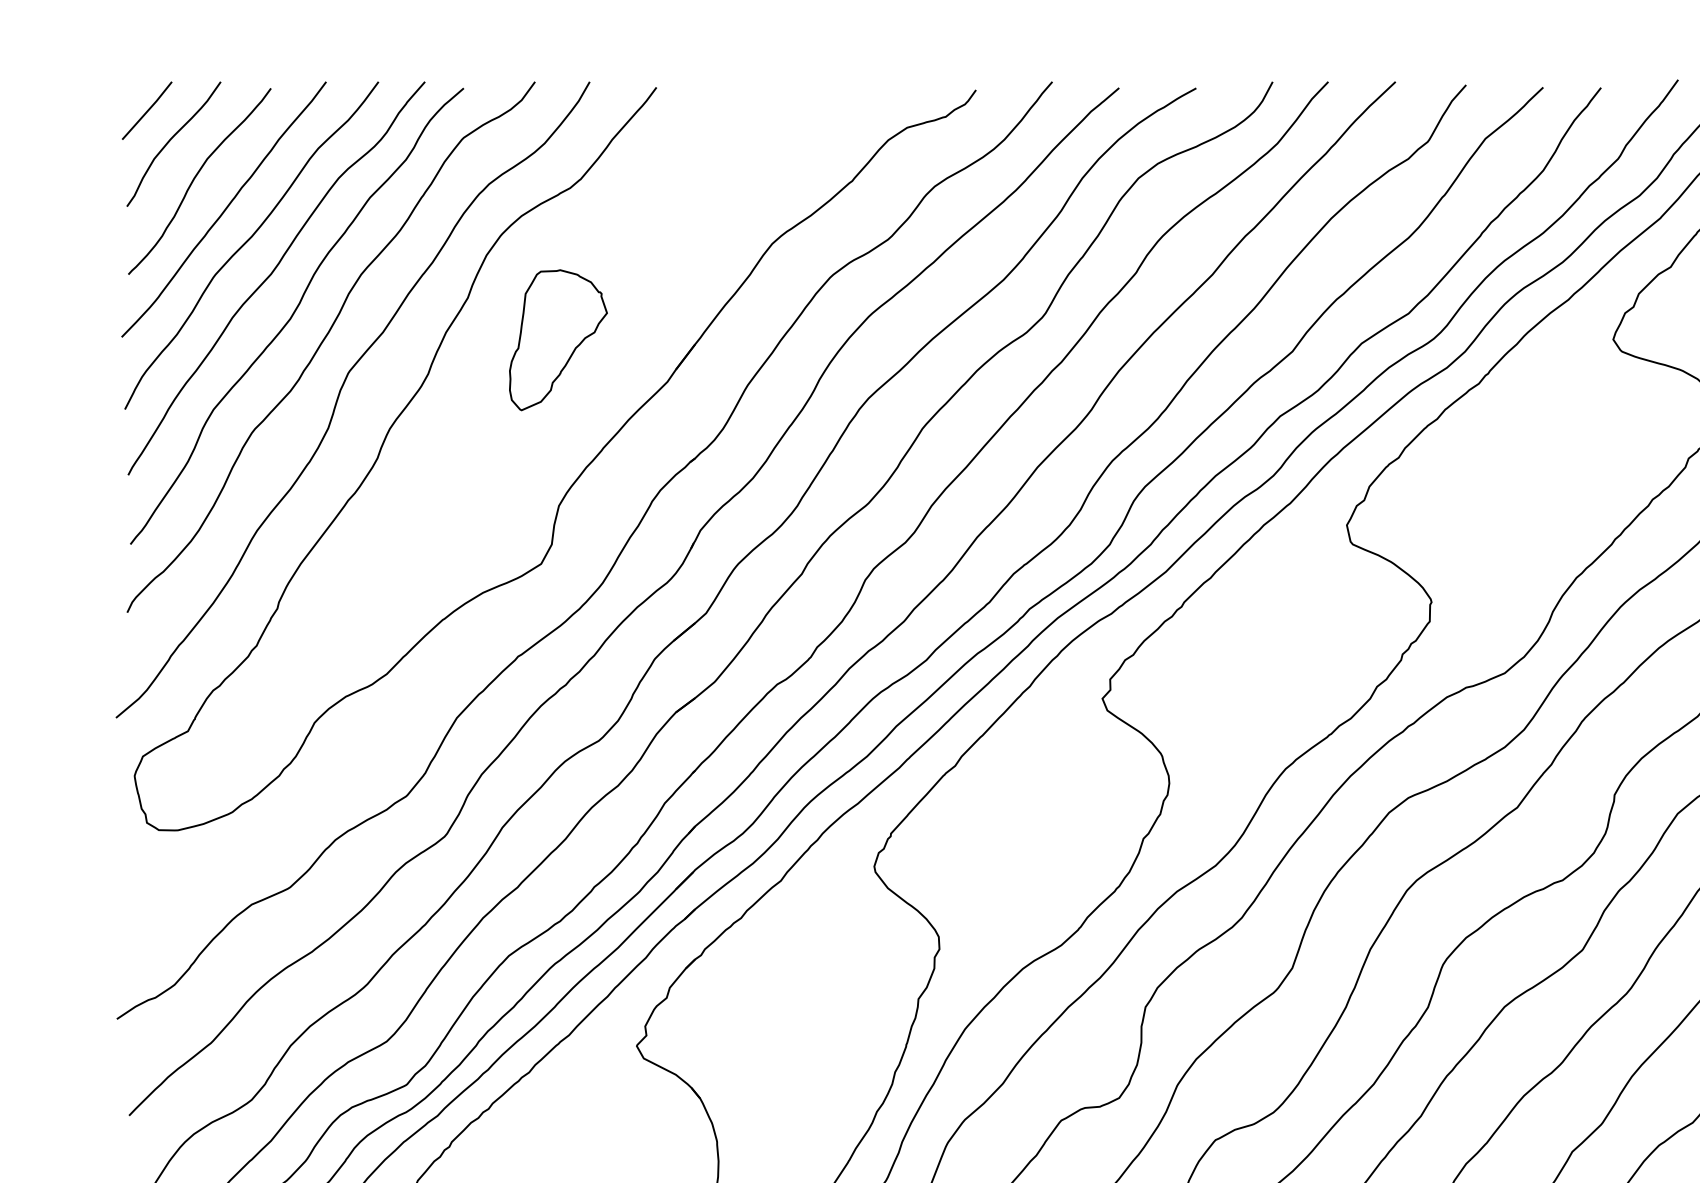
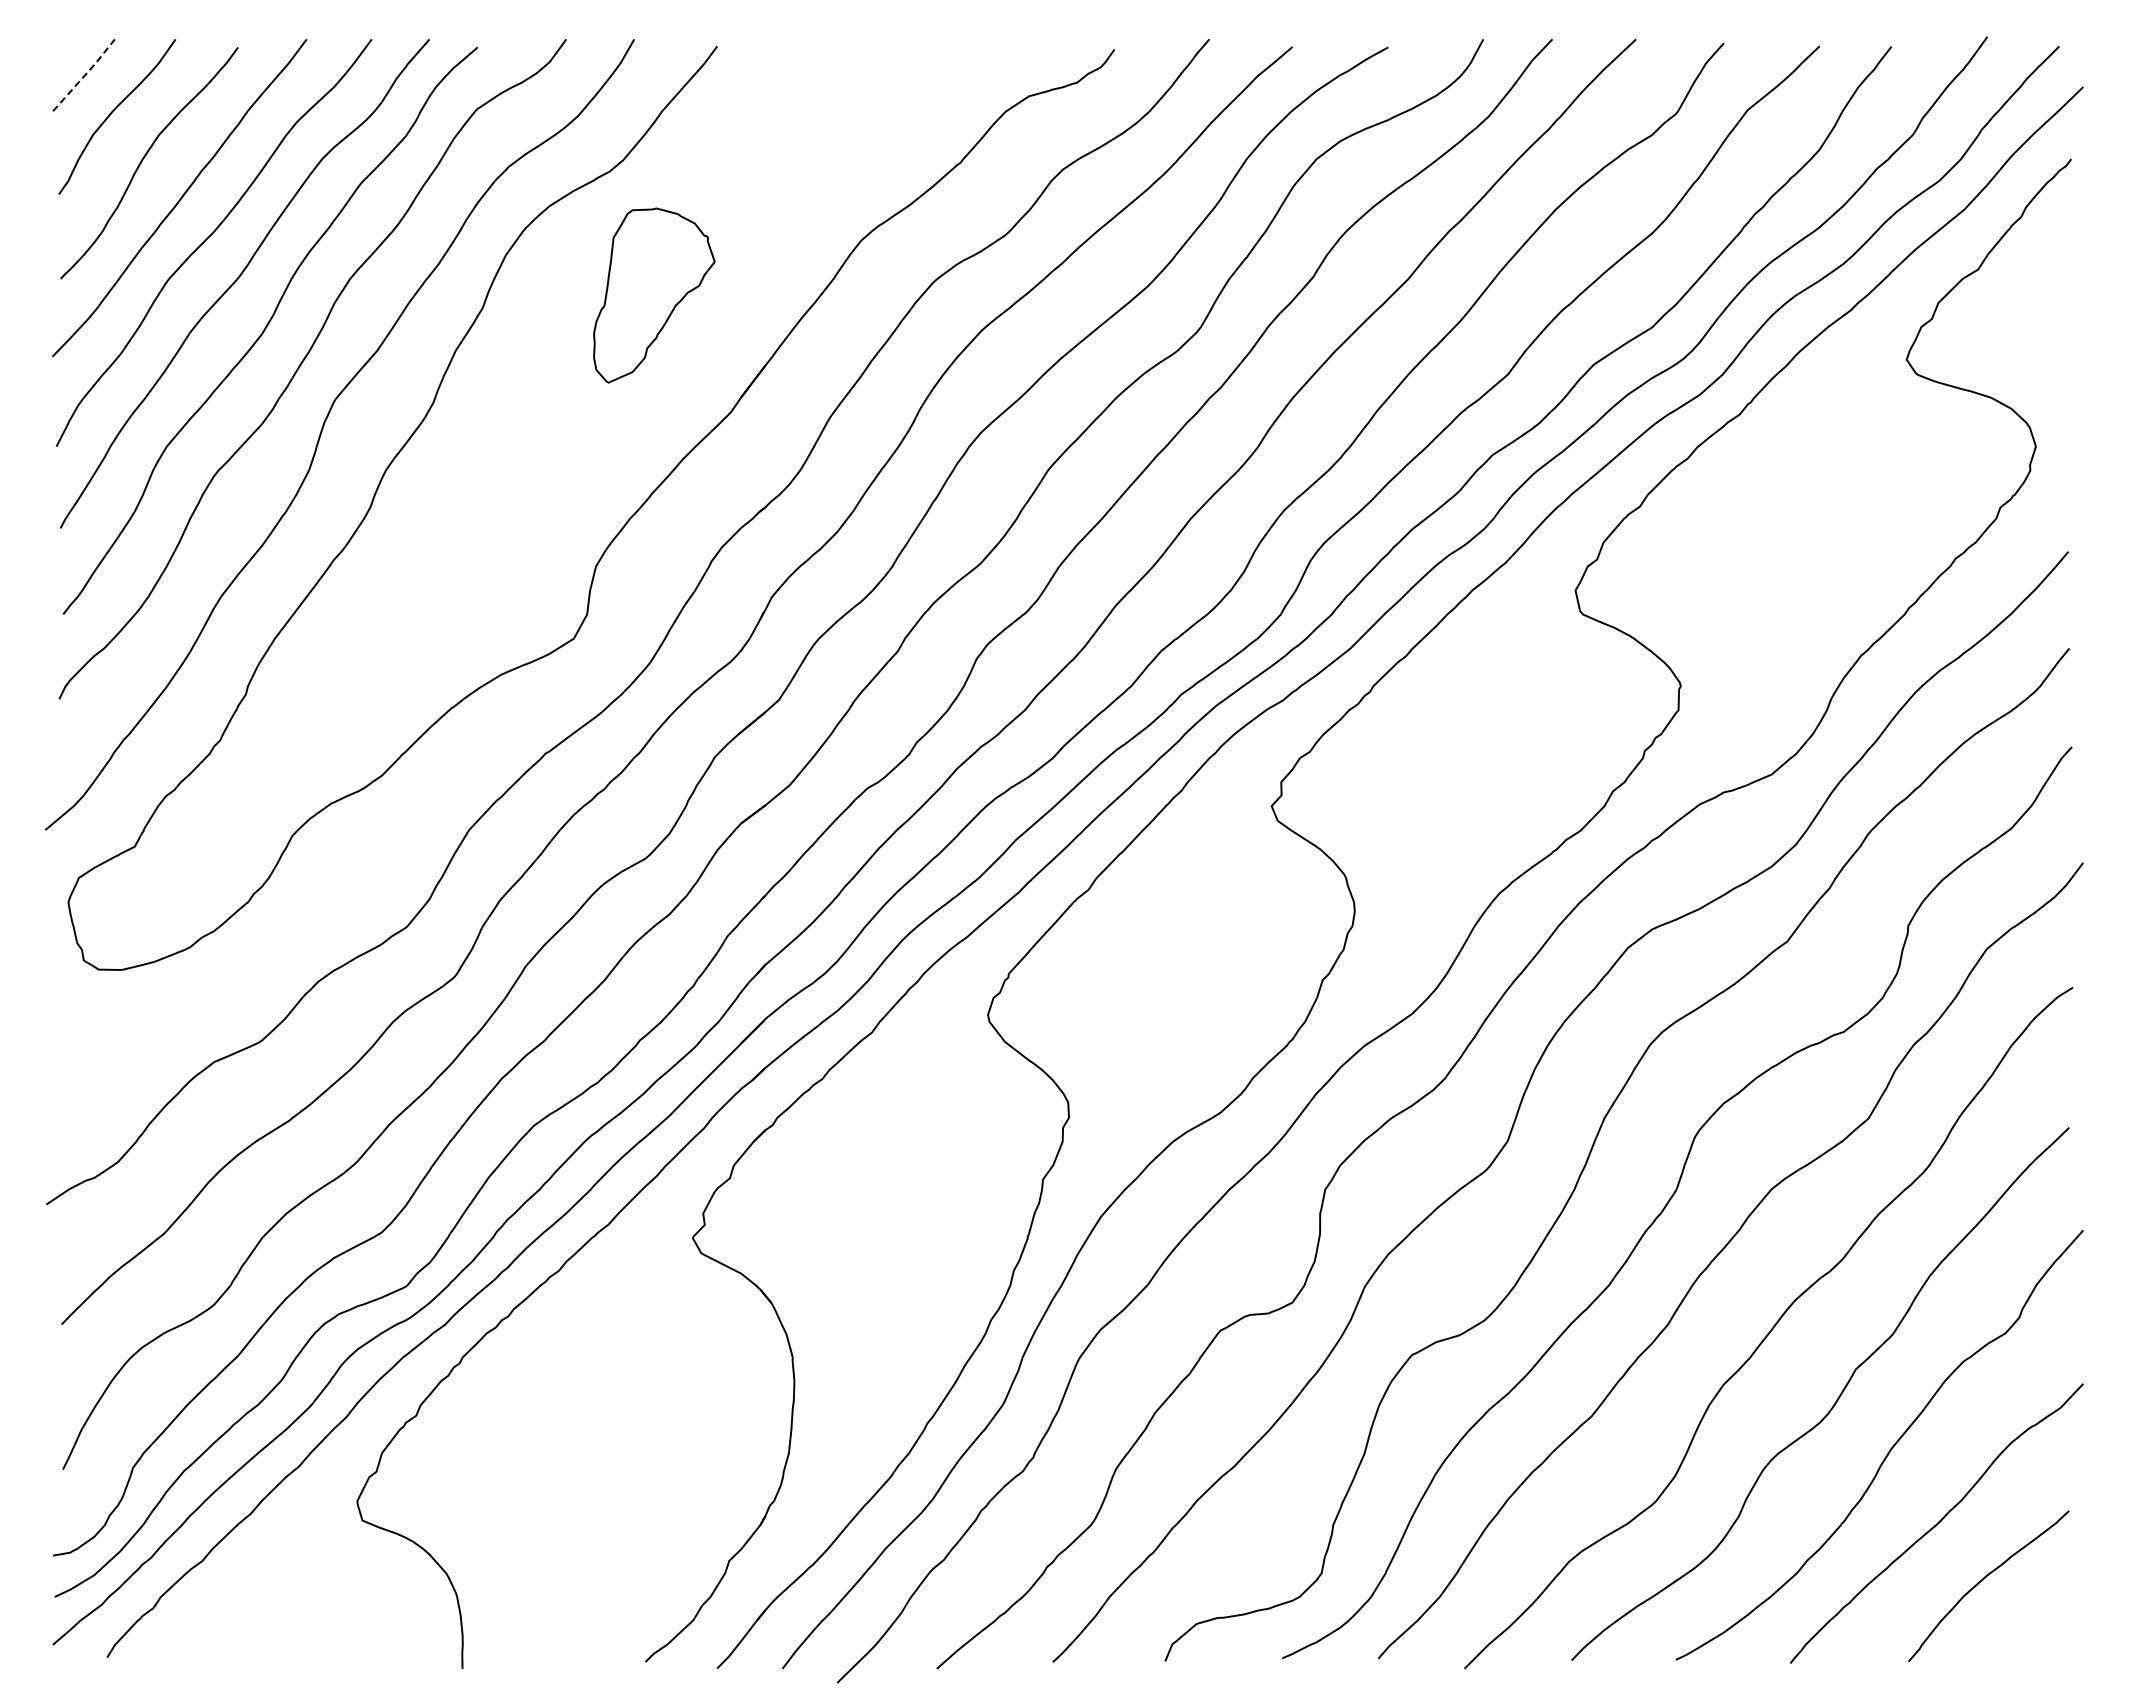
line: (148, 110) -> (85, 75), solid -> dashed
part: (558, 340) -> (654, 295), moved

